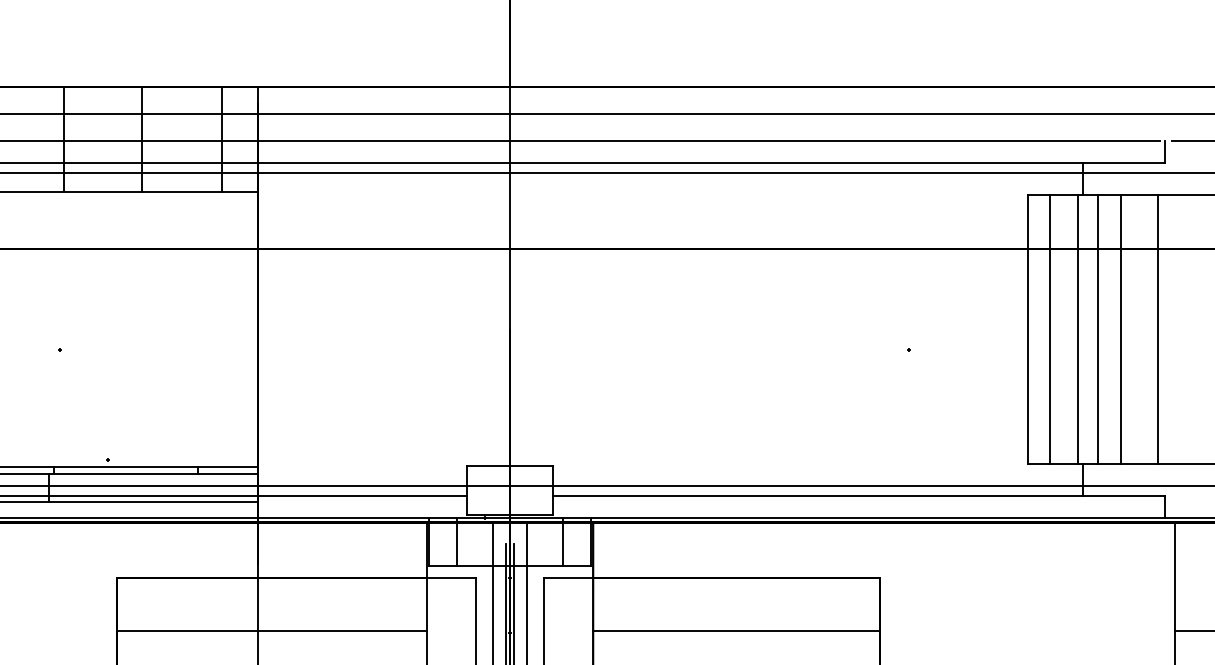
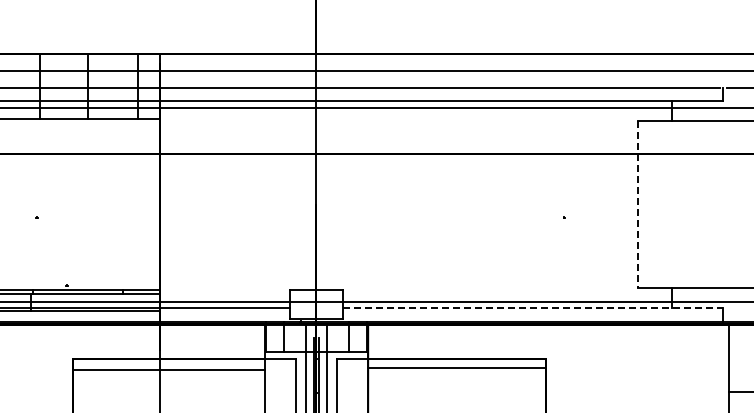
line: (1027, 329) -> (637, 204), solid -> dashed
line: (1049, 329) -> (651, 204), removed
line: (1078, 329) -> (669, 204), removed
line: (1098, 329) -> (681, 204), removed
line: (1120, 329) -> (695, 204), removed
line: (1157, 329) -> (718, 204), removed
line: (859, 496) -> (533, 308), solid -> dashed
line: (271, 630) -> (168, 369), moved
line: (737, 630) -> (457, 367), moved

